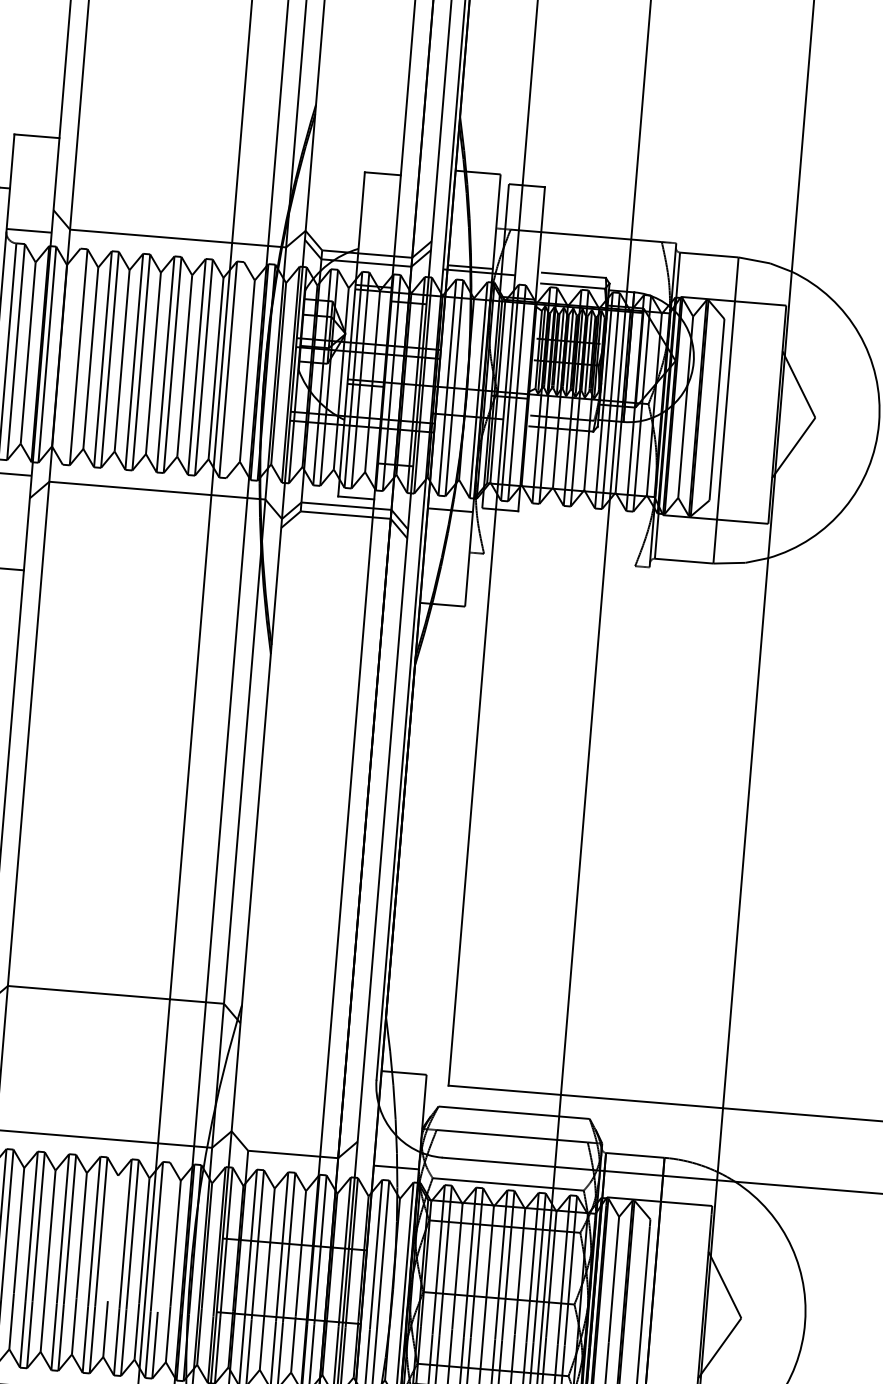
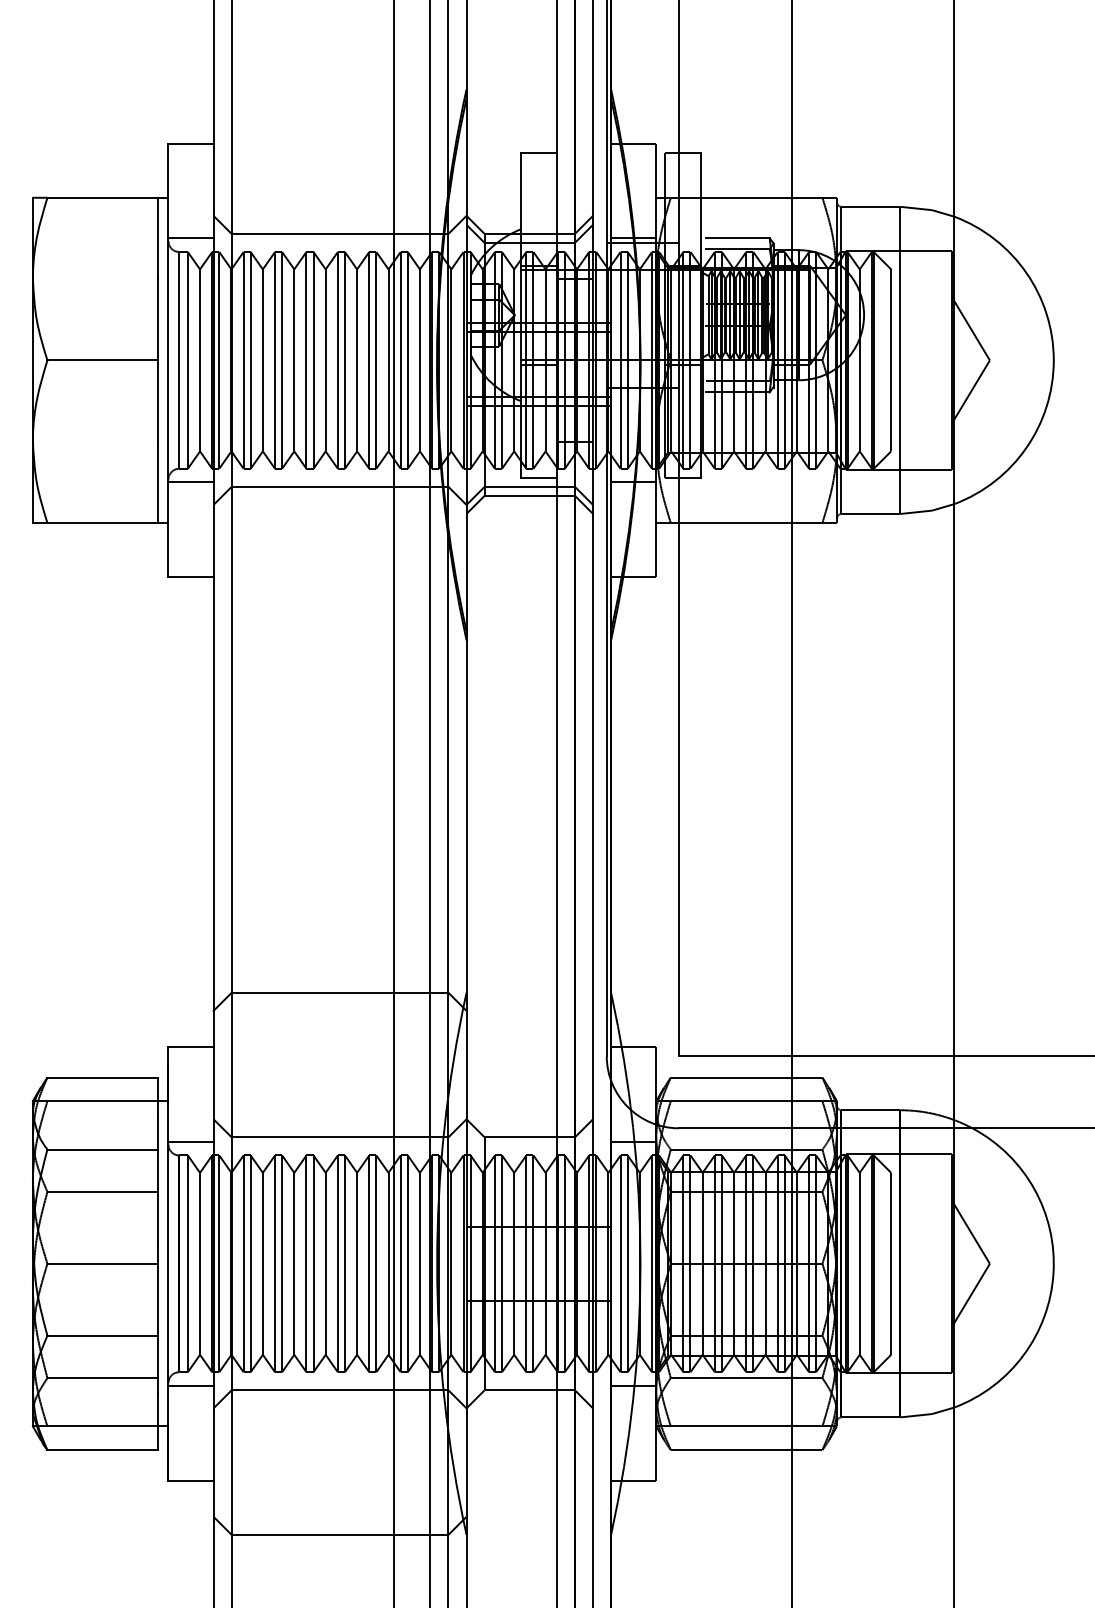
line: (71, 355) -> (243, 359), added
line: (235, 369) -> (407, 359), added
line: (559, 560) -> (746, 523), added
line: (163, 1237) -> (407, 1230), added
line: (113, 1238) -> (357, 1235), added

